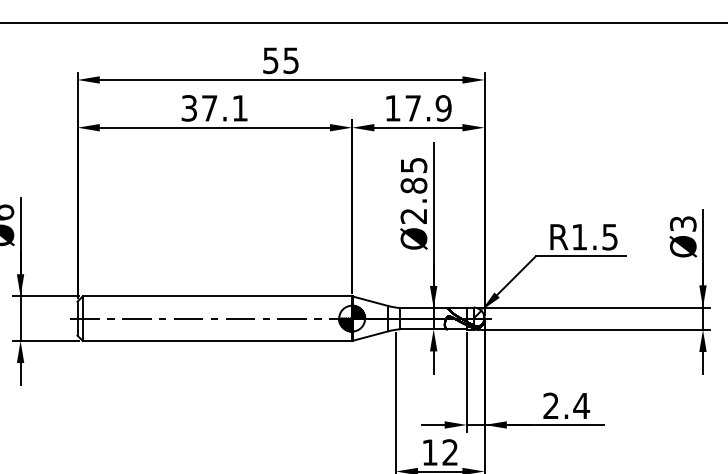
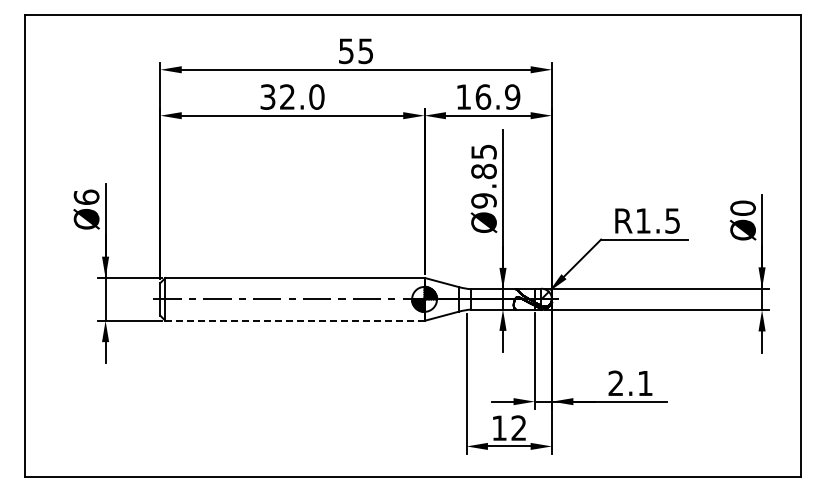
text: (225, 107) -> (302, 96), 37.1 -> 32.0
text: (413, 107) -> (483, 96), 17.9 -> 16.9
text: (413, 215) -> (483, 200), Ø2.85 -> Ø9.85
text: (682, 223) -> (742, 207), Ø3 -> Ø0
line: (216, 340) -> (294, 320), solid -> dashed
text: (581, 406) -> (645, 383), 2.4 -> 2.1

